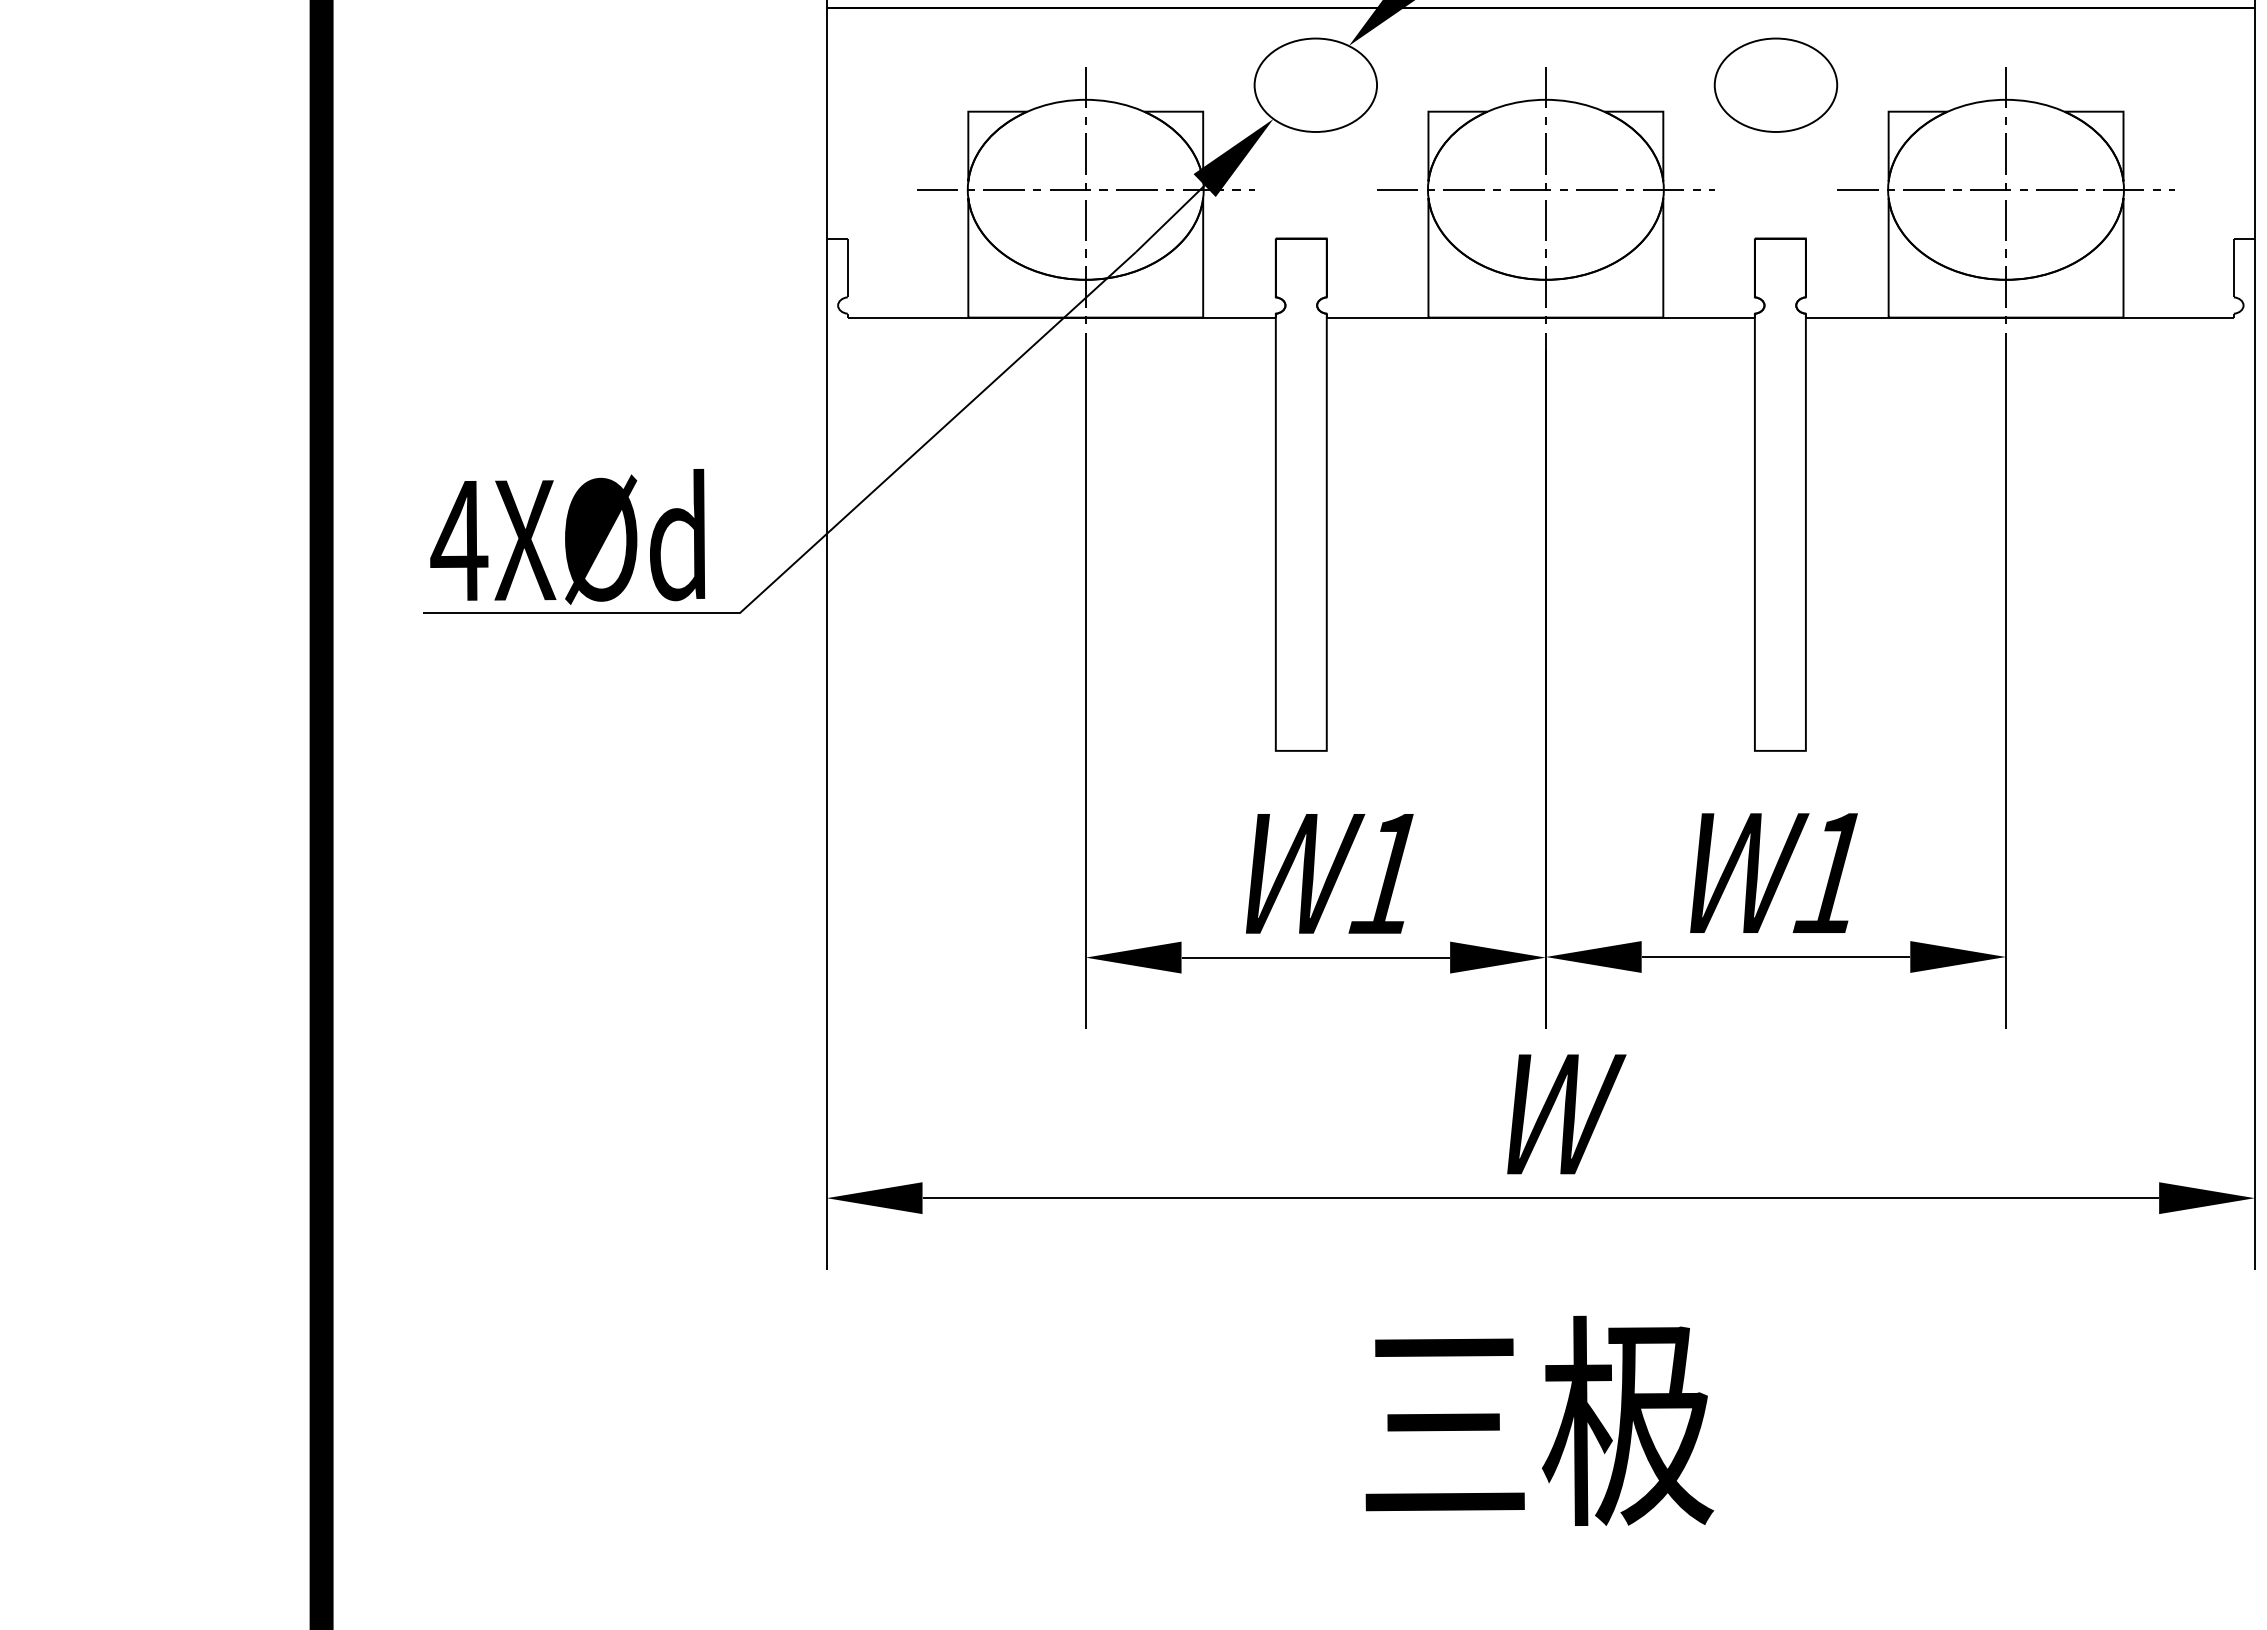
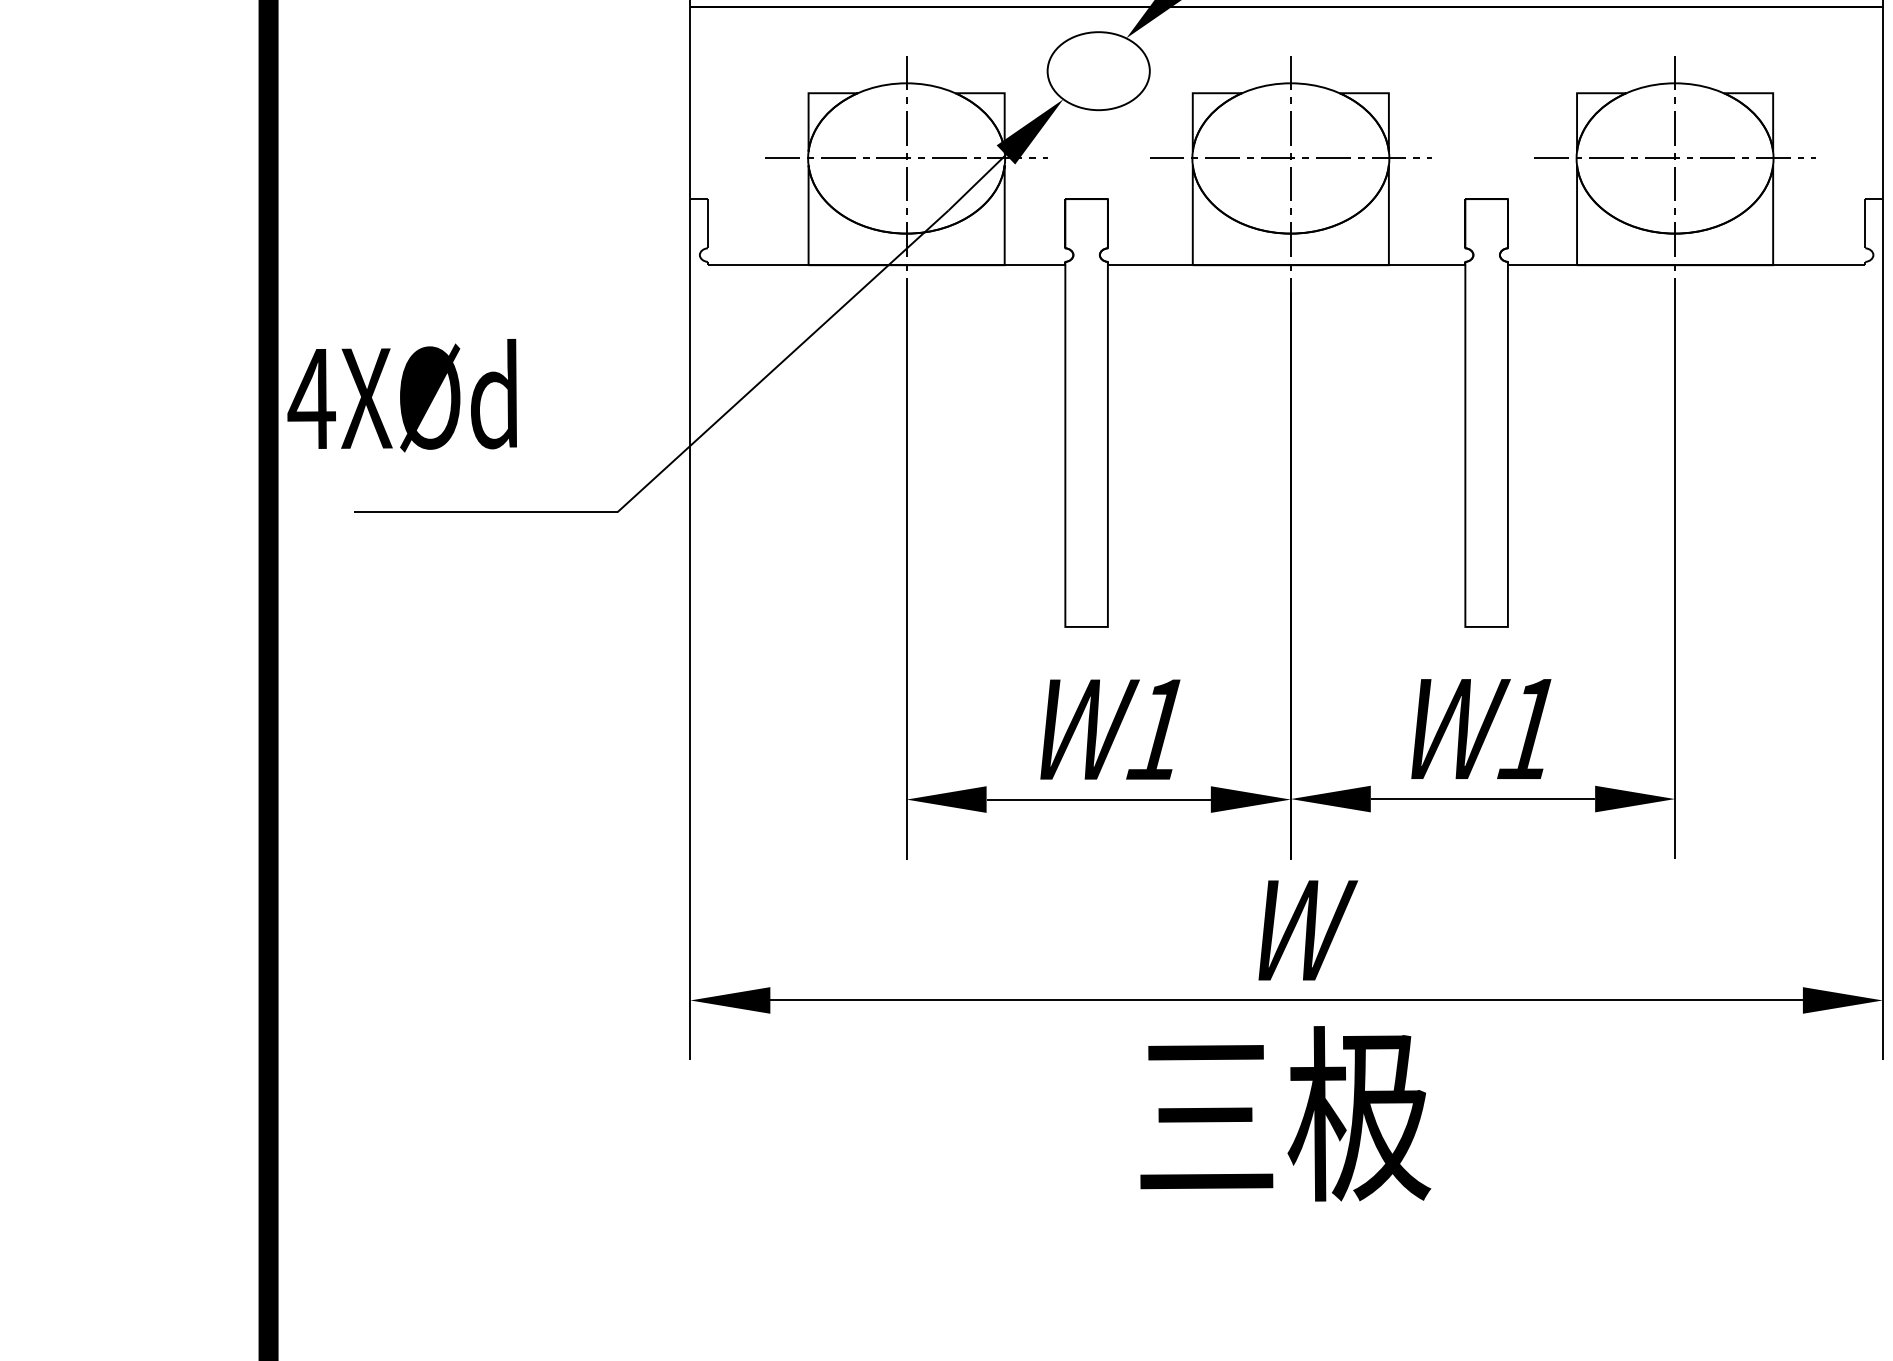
part: (1775, 84) -> (1482, 70), removed
text: (567, 536) -> (402, 395), moved
text: (1539, 1420) -> (1285, 1113), moved

